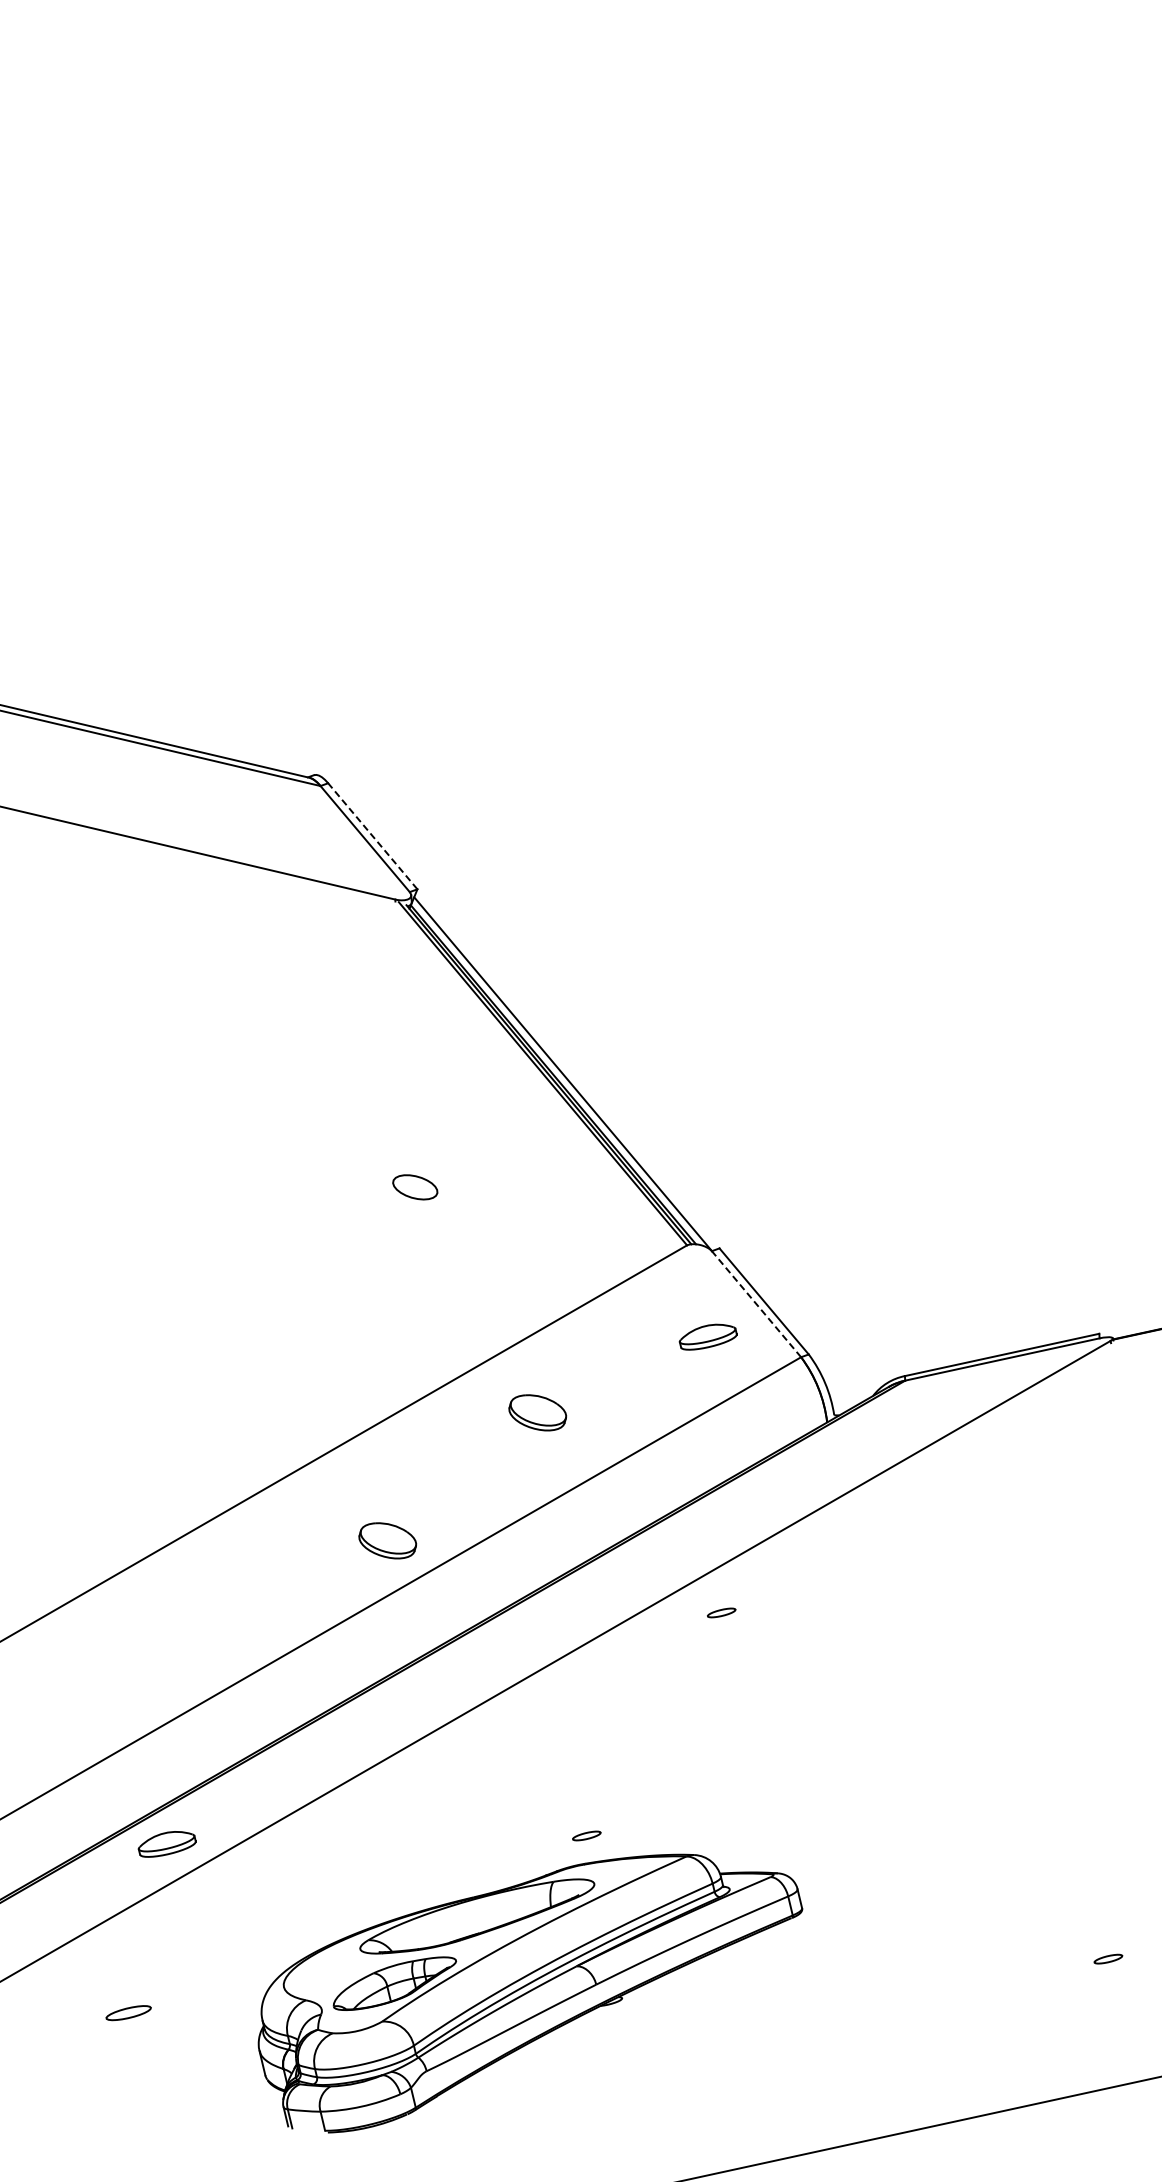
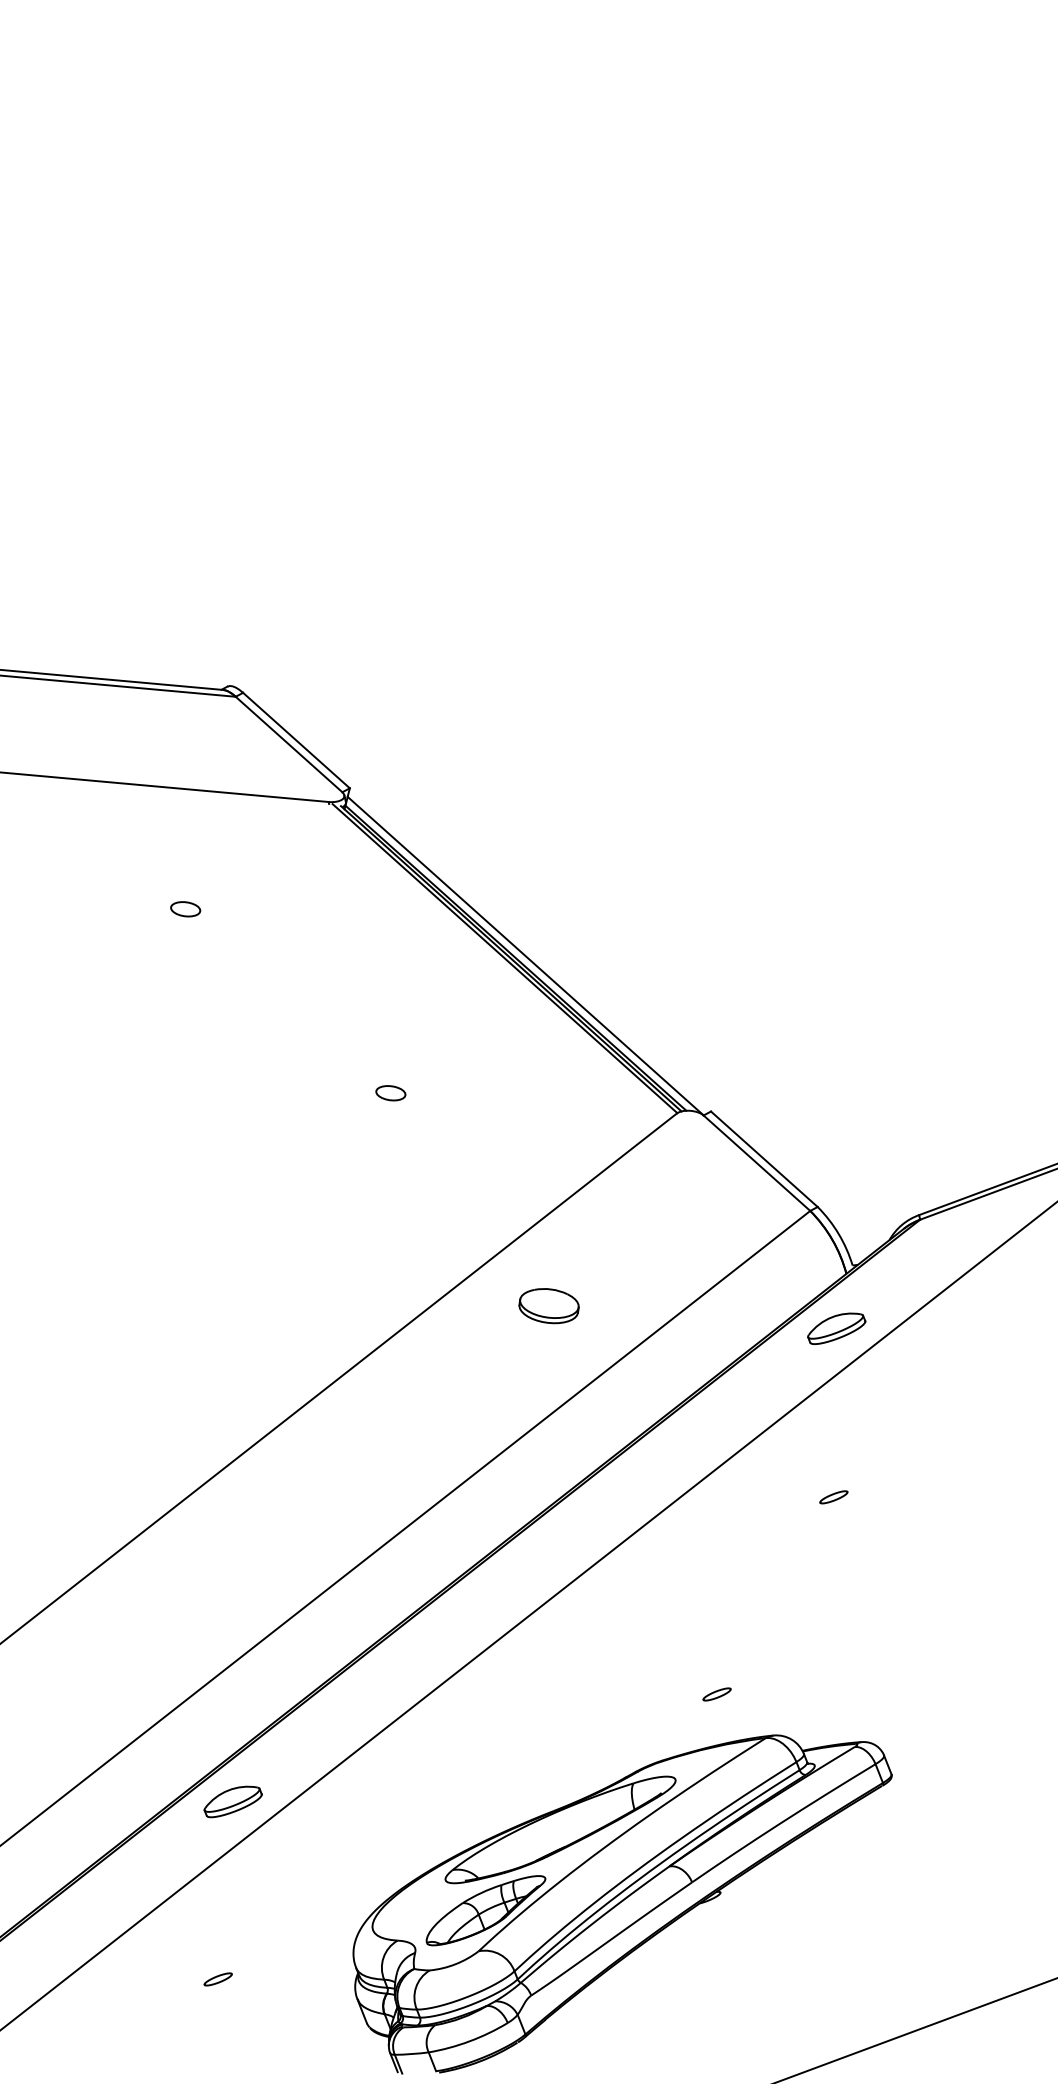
line: (372, 835) -> (296, 739), dashed -> solid
part: (243, 982) -> (185, 908), added
part: (414, 1186) -> (390, 1092), size x0.62
line: (756, 1303) -> (756, 1162), dashed -> solid
part: (707, 1336) -> (835, 1327), moved
part: (387, 1540) -> (413, 1458), removed
part: (721, 1612) -> (833, 1496), moved
part: (586, 1835) -> (716, 1694), moved
part: (128, 2012) -> (217, 1978), size x0.62

